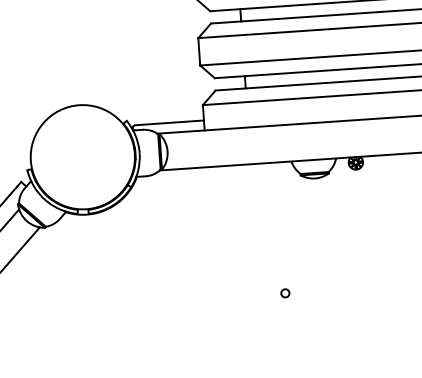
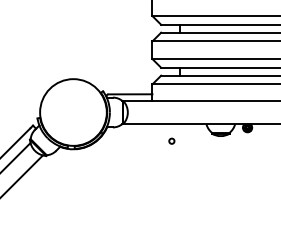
circle: (284, 292) -> (171, 140), moved

